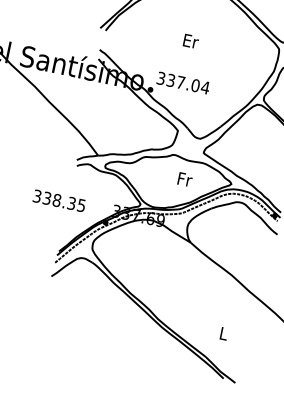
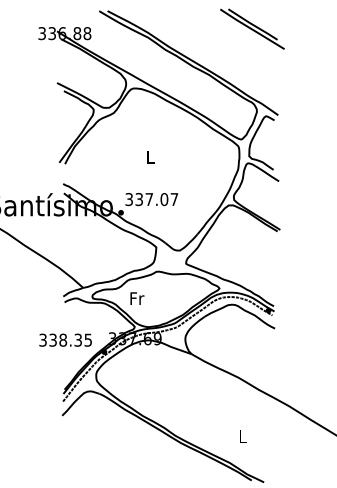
text: (190, 40) -> (150, 156), Er -> L
text: (205, 87) -> (174, 199), 337.04 -> 337.07
text: (185, 179) -> (137, 298), moved
text: (59, 200) -> (65, 339), moved

